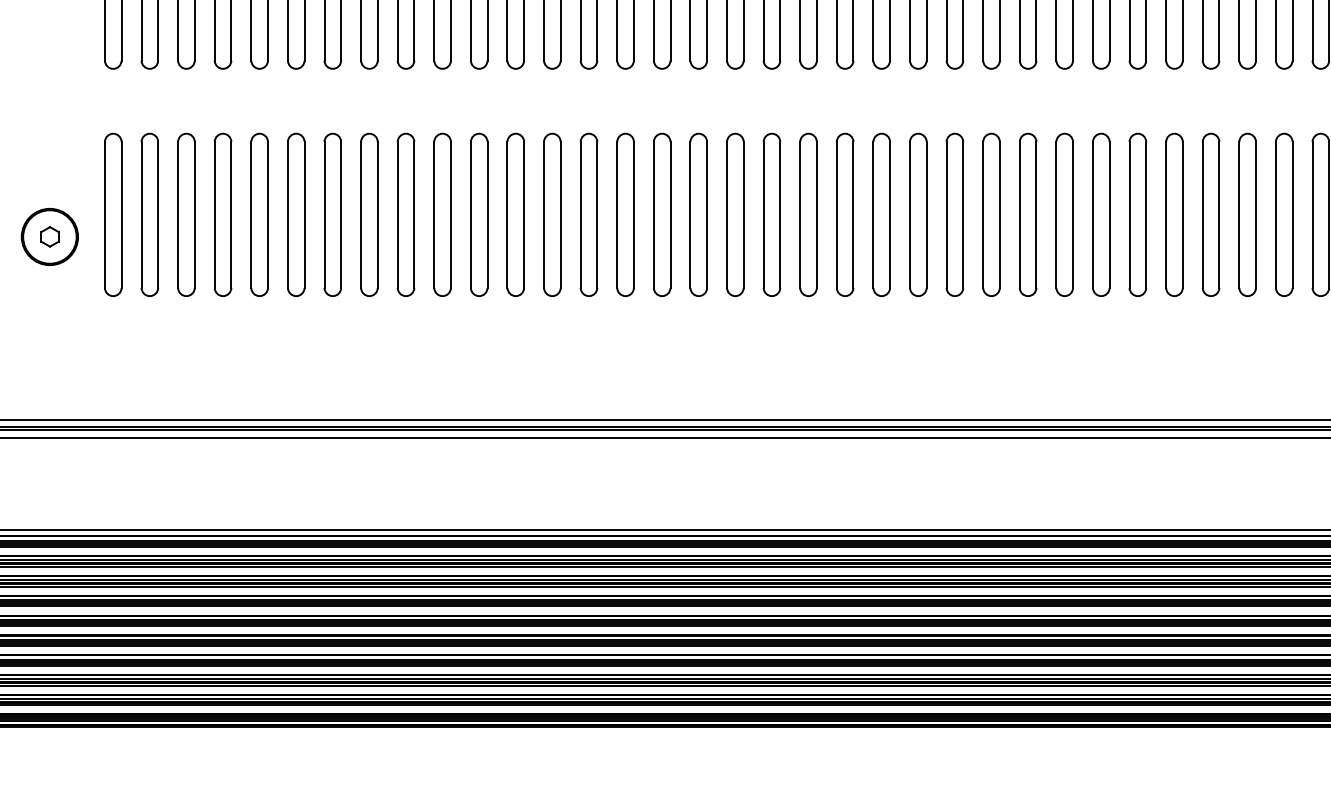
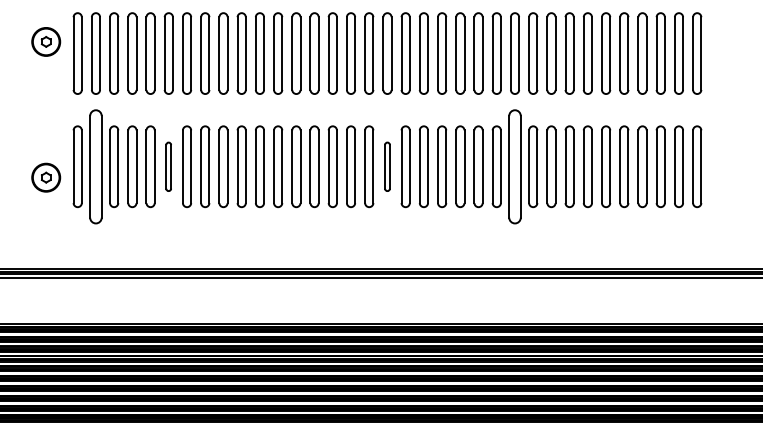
part: (148, 214) -> (95, 166), size x1.4
part: (295, 214) -> (168, 166), size x0.6
part: (735, 214) -> (387, 166), size x0.6
part: (990, 214) -> (514, 166), size x1.4

